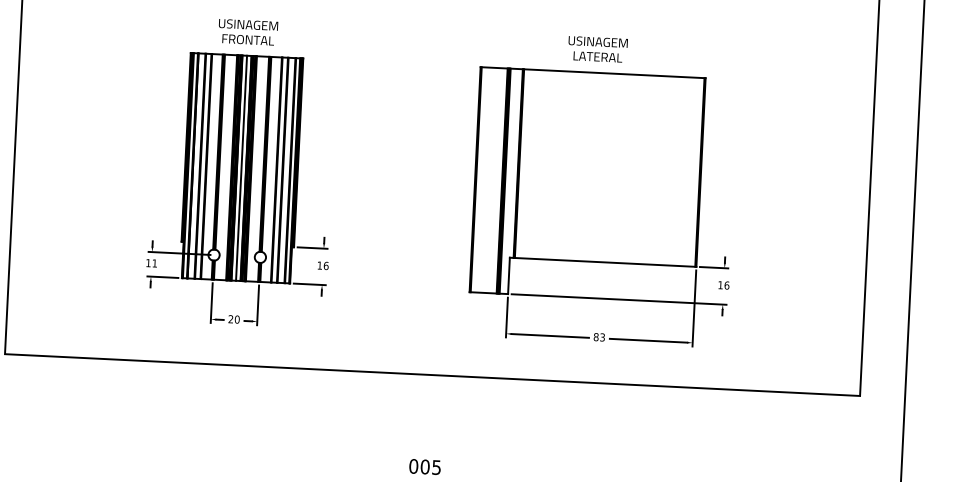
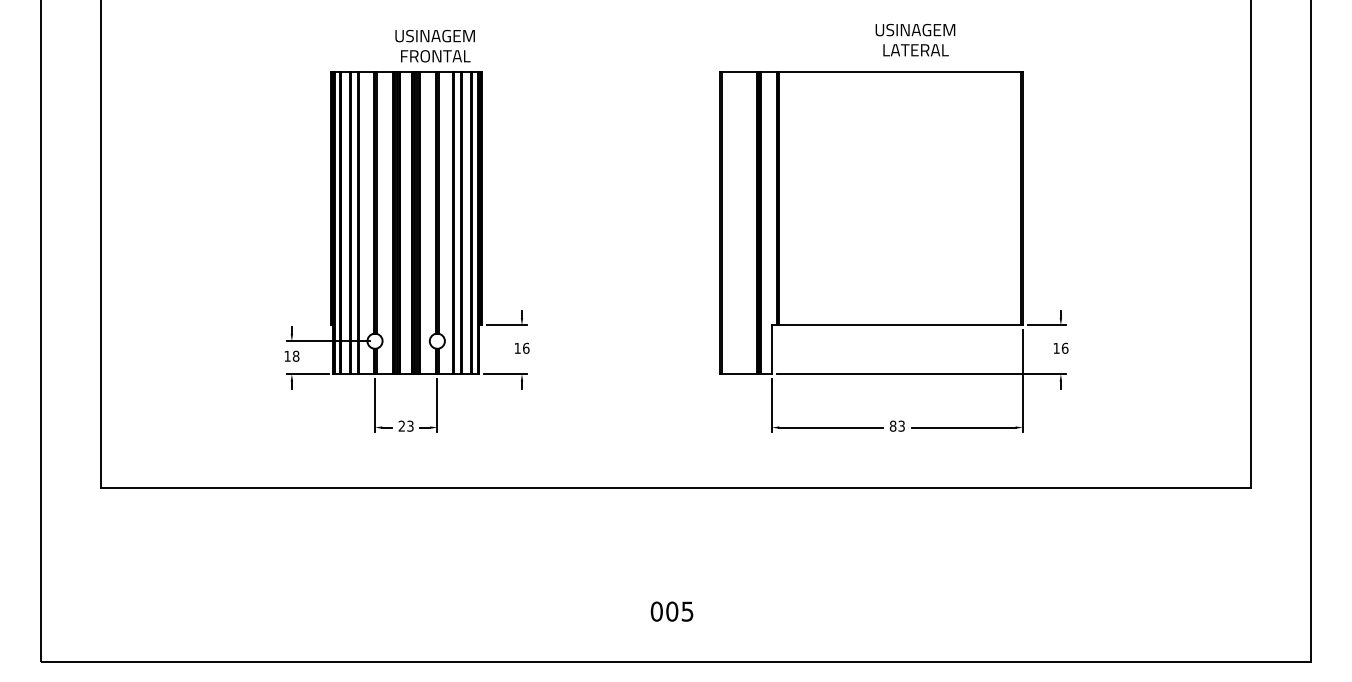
text: (247, 32) -> (434, 46), moved
text: (597, 48) -> (915, 39), moved
line: (241, 167) -> (406, 222), removed
text: (154, 262) -> (295, 355), 11 -> 18
text: (237, 319) -> (410, 425), 20 -> 23

